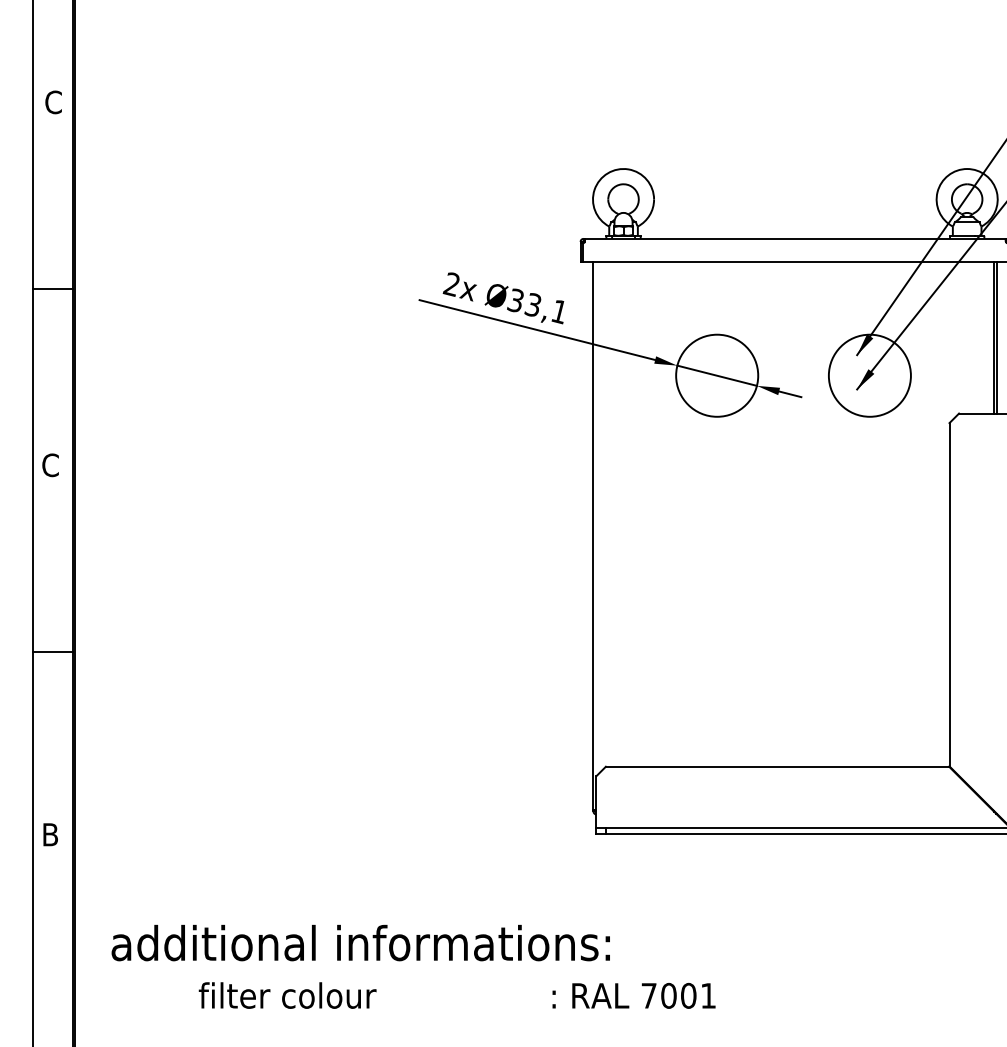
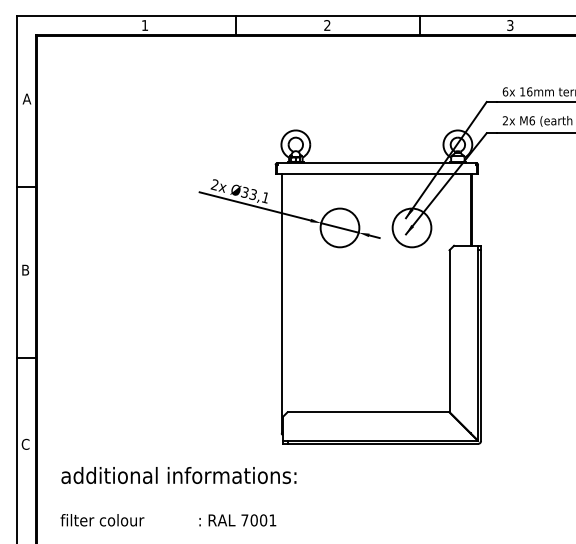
text: (52, 101) -> (26, 98), C -> A
text: (50, 463) -> (25, 269), C -> B
text: (50, 832) -> (25, 443), B -> C
text: (359, 943) -> (178, 475), moved
text: (287, 996) -> (102, 520), moved
text: (633, 996) -> (237, 520), moved

